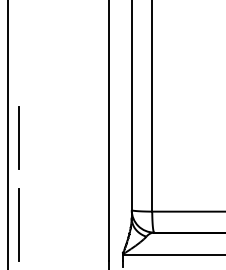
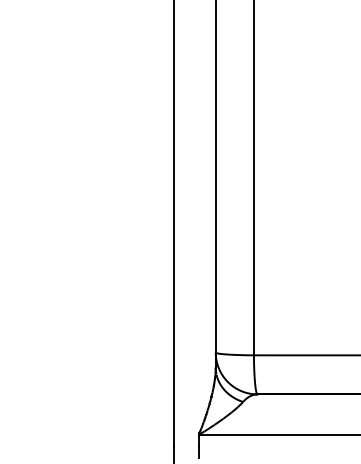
line: (19, 138) -> (6, 219), removed
line: (19, 224) -> (6, 379), removed

